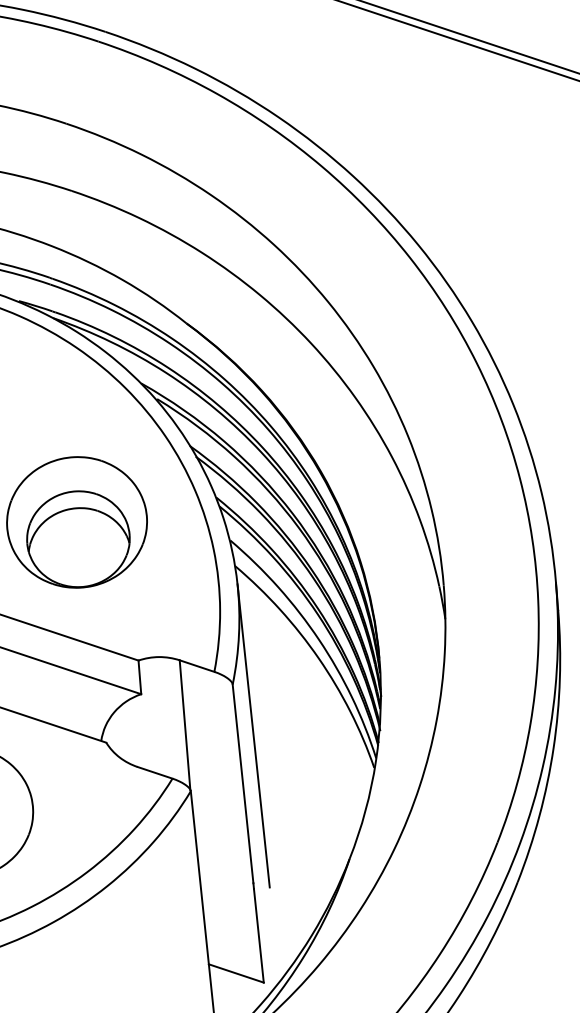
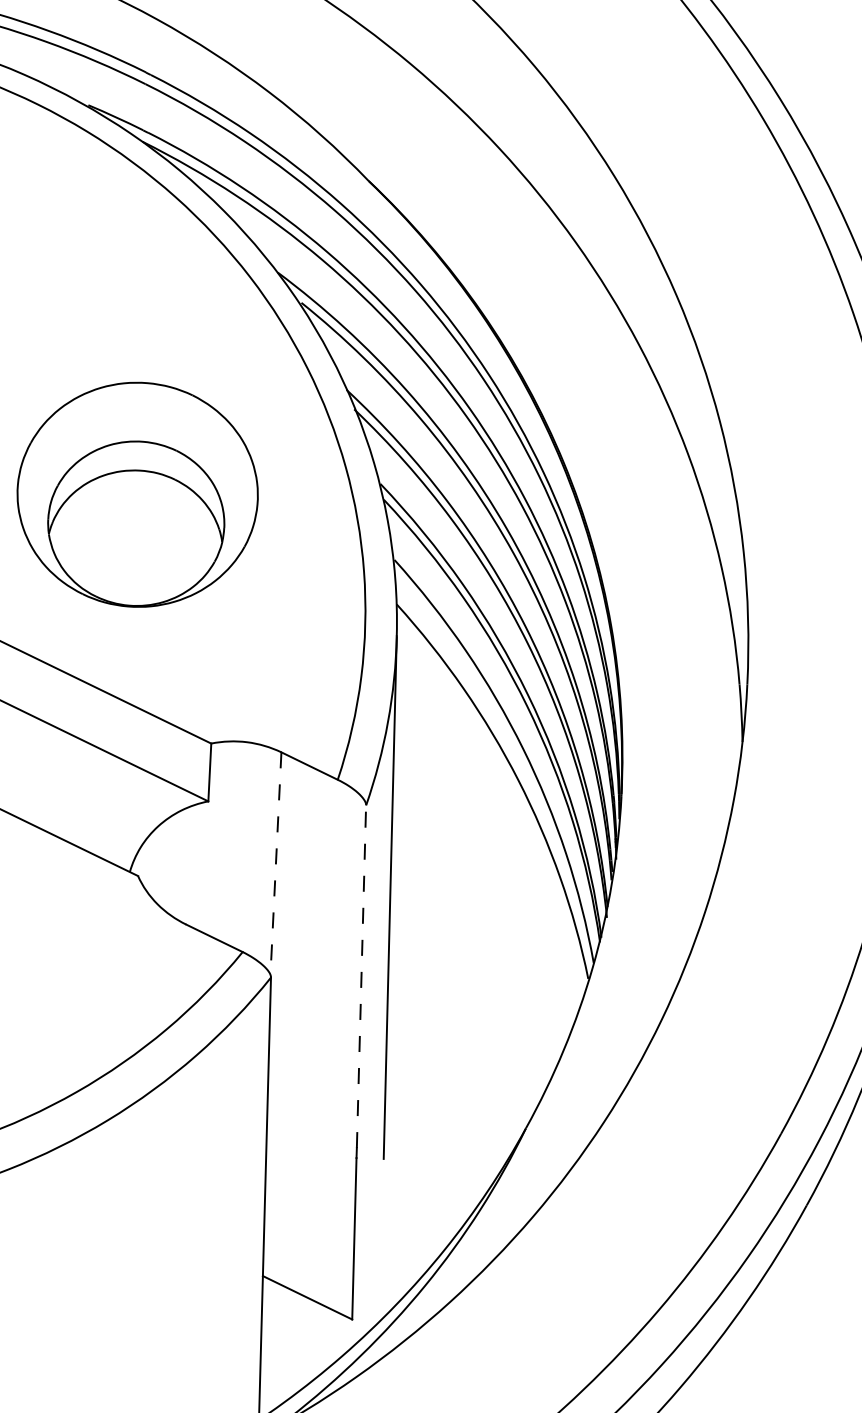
line: (185, 725) -> (276, 864), solid -> dashed
line: (243, 783) -> (362, 976), solid -> dashed

